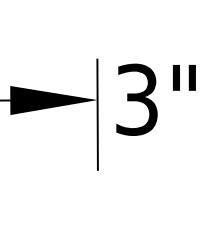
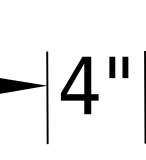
text: (136, 99) -> (79, 85), 3" -> 4"

